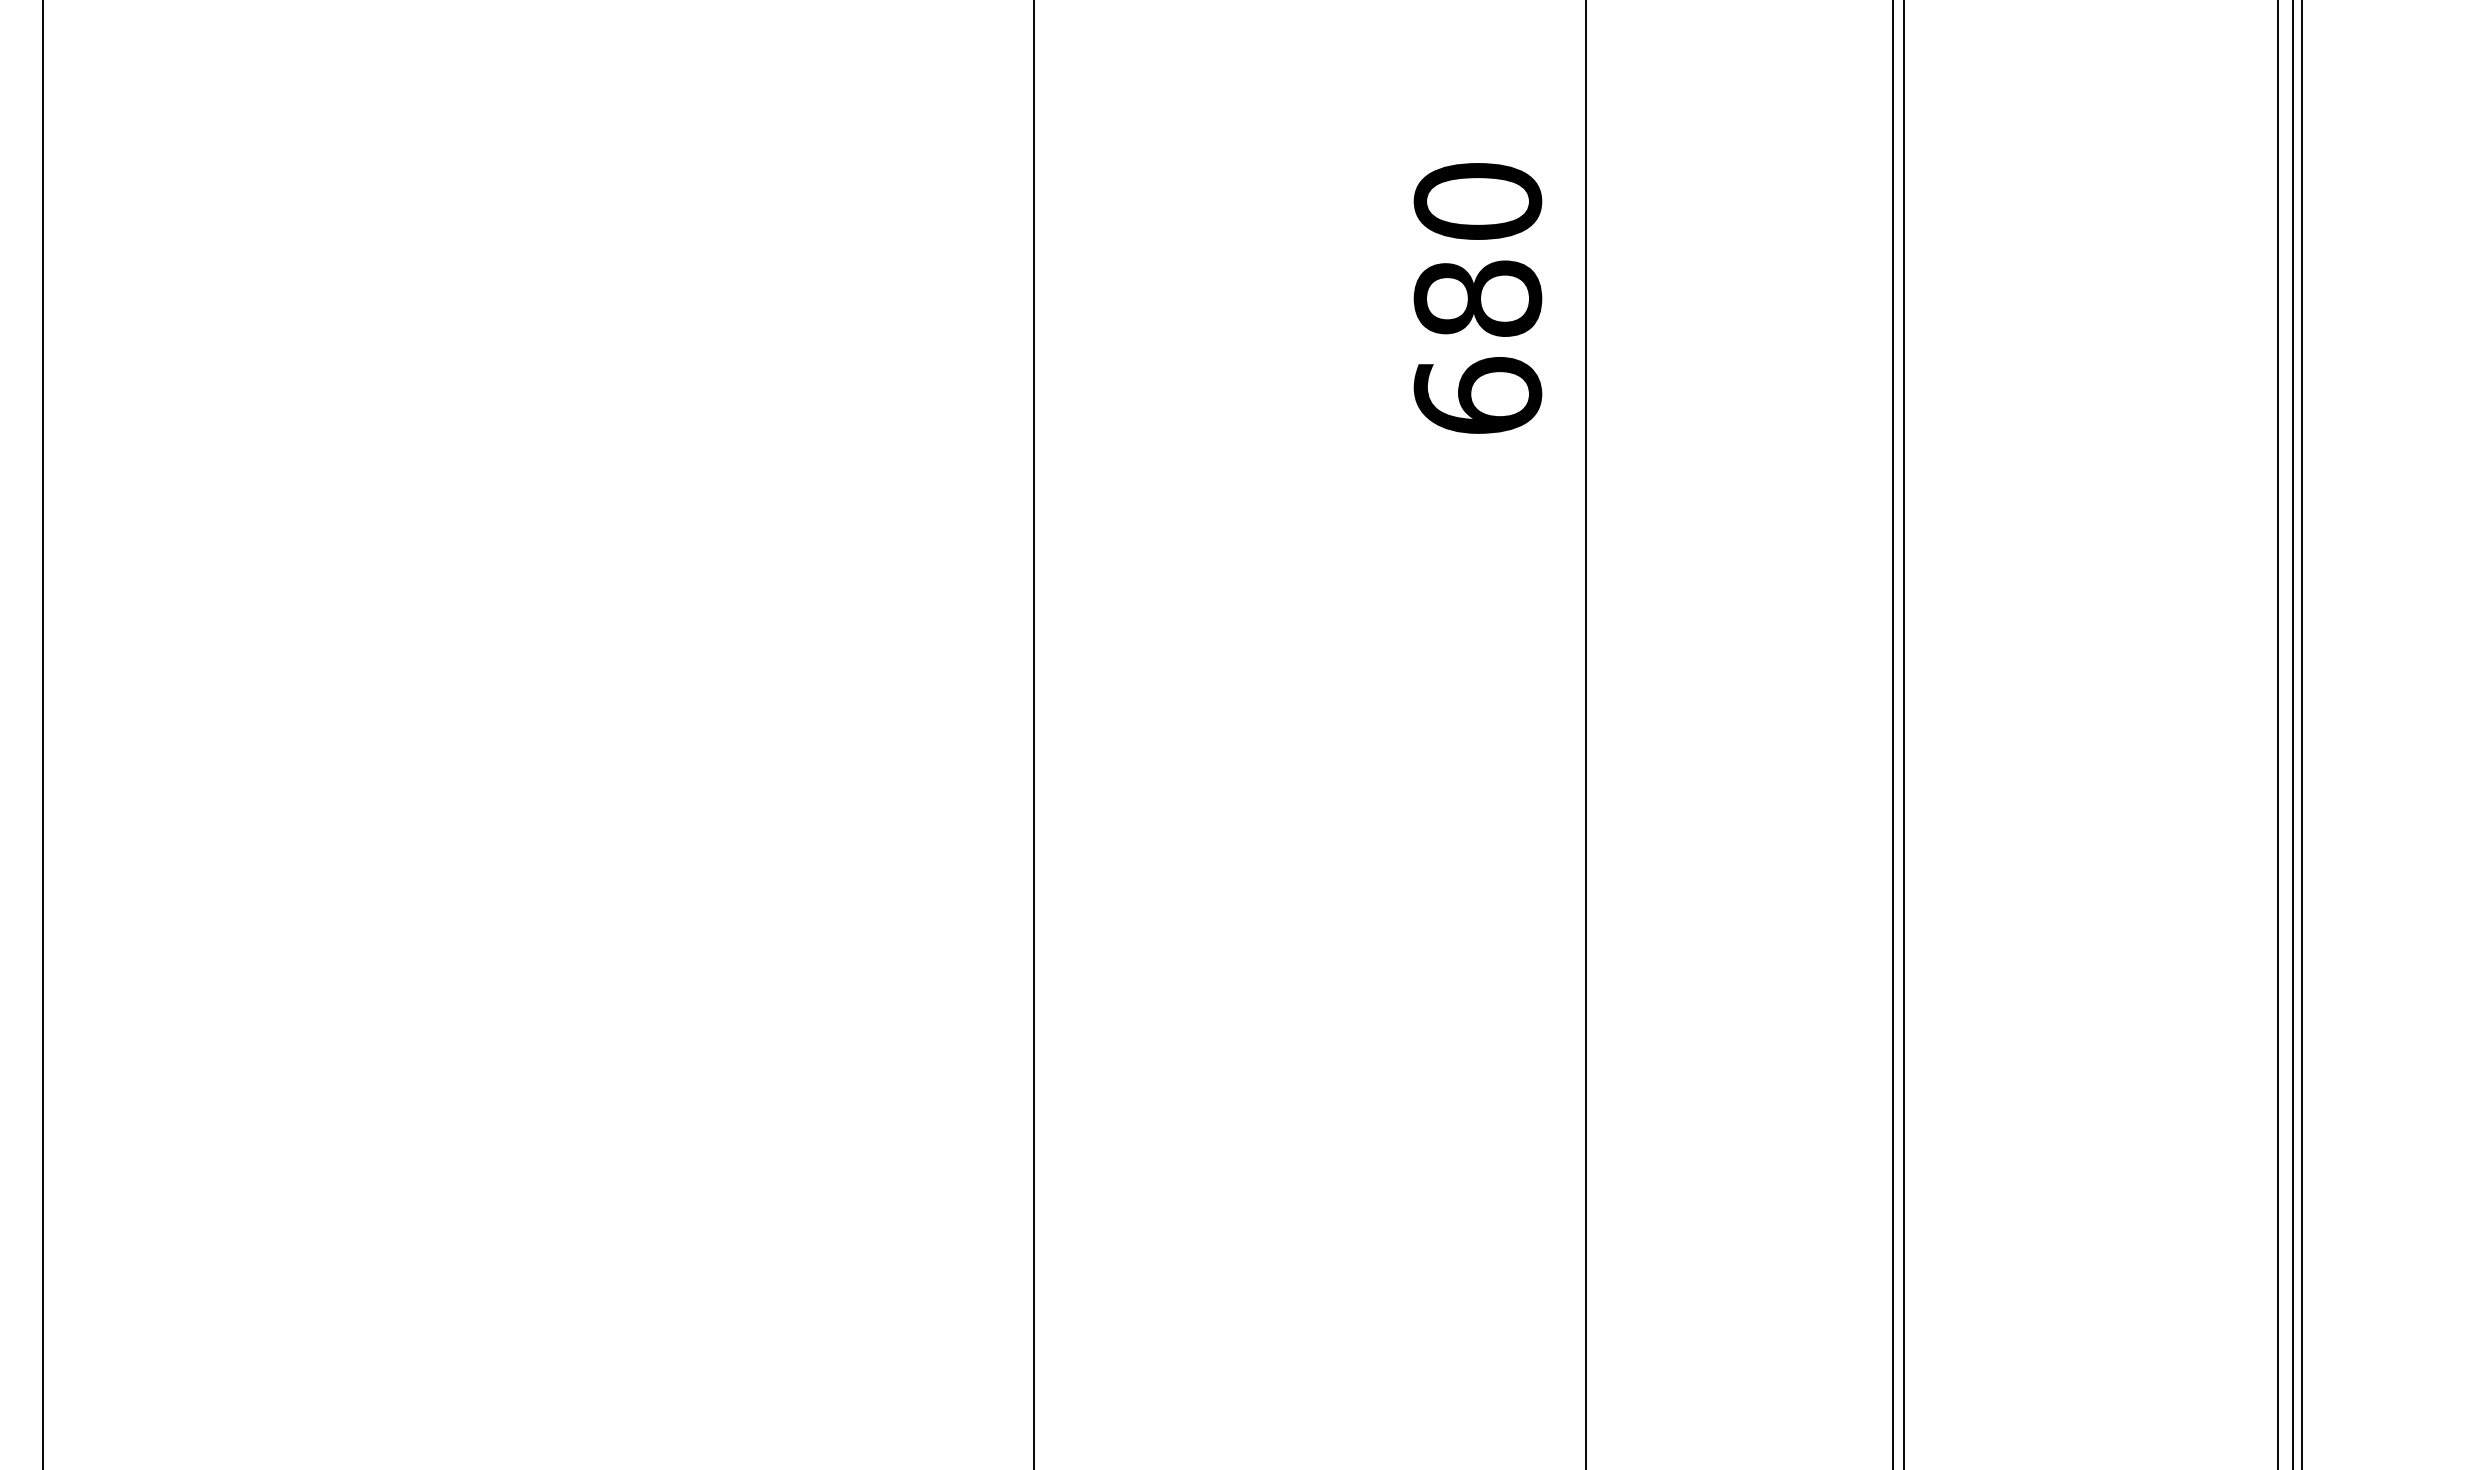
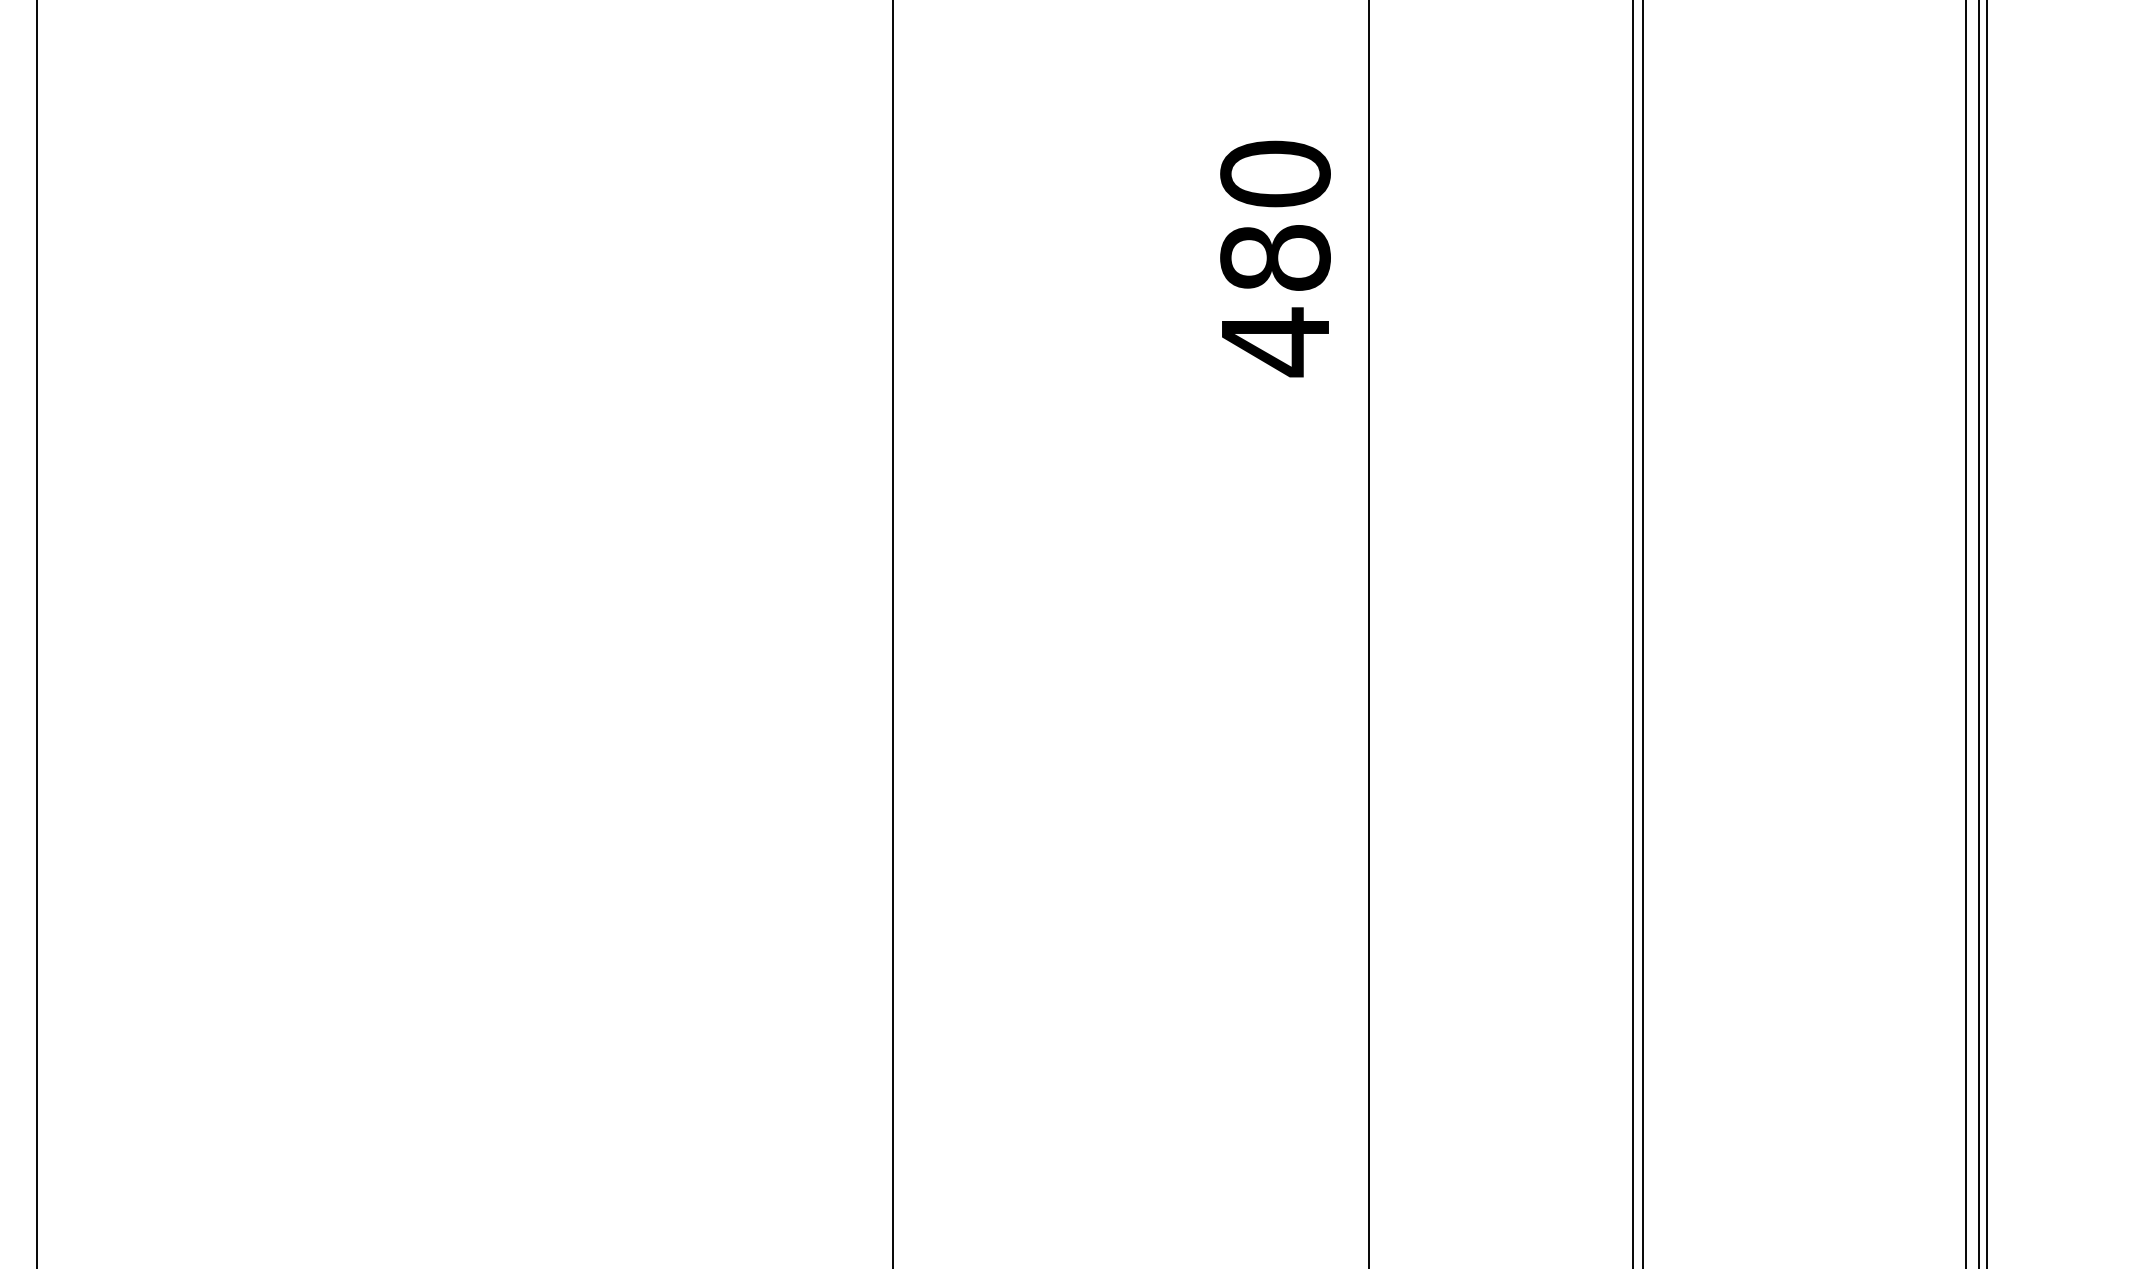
text: (1477, 396) -> (1275, 342), 680 -> 480

